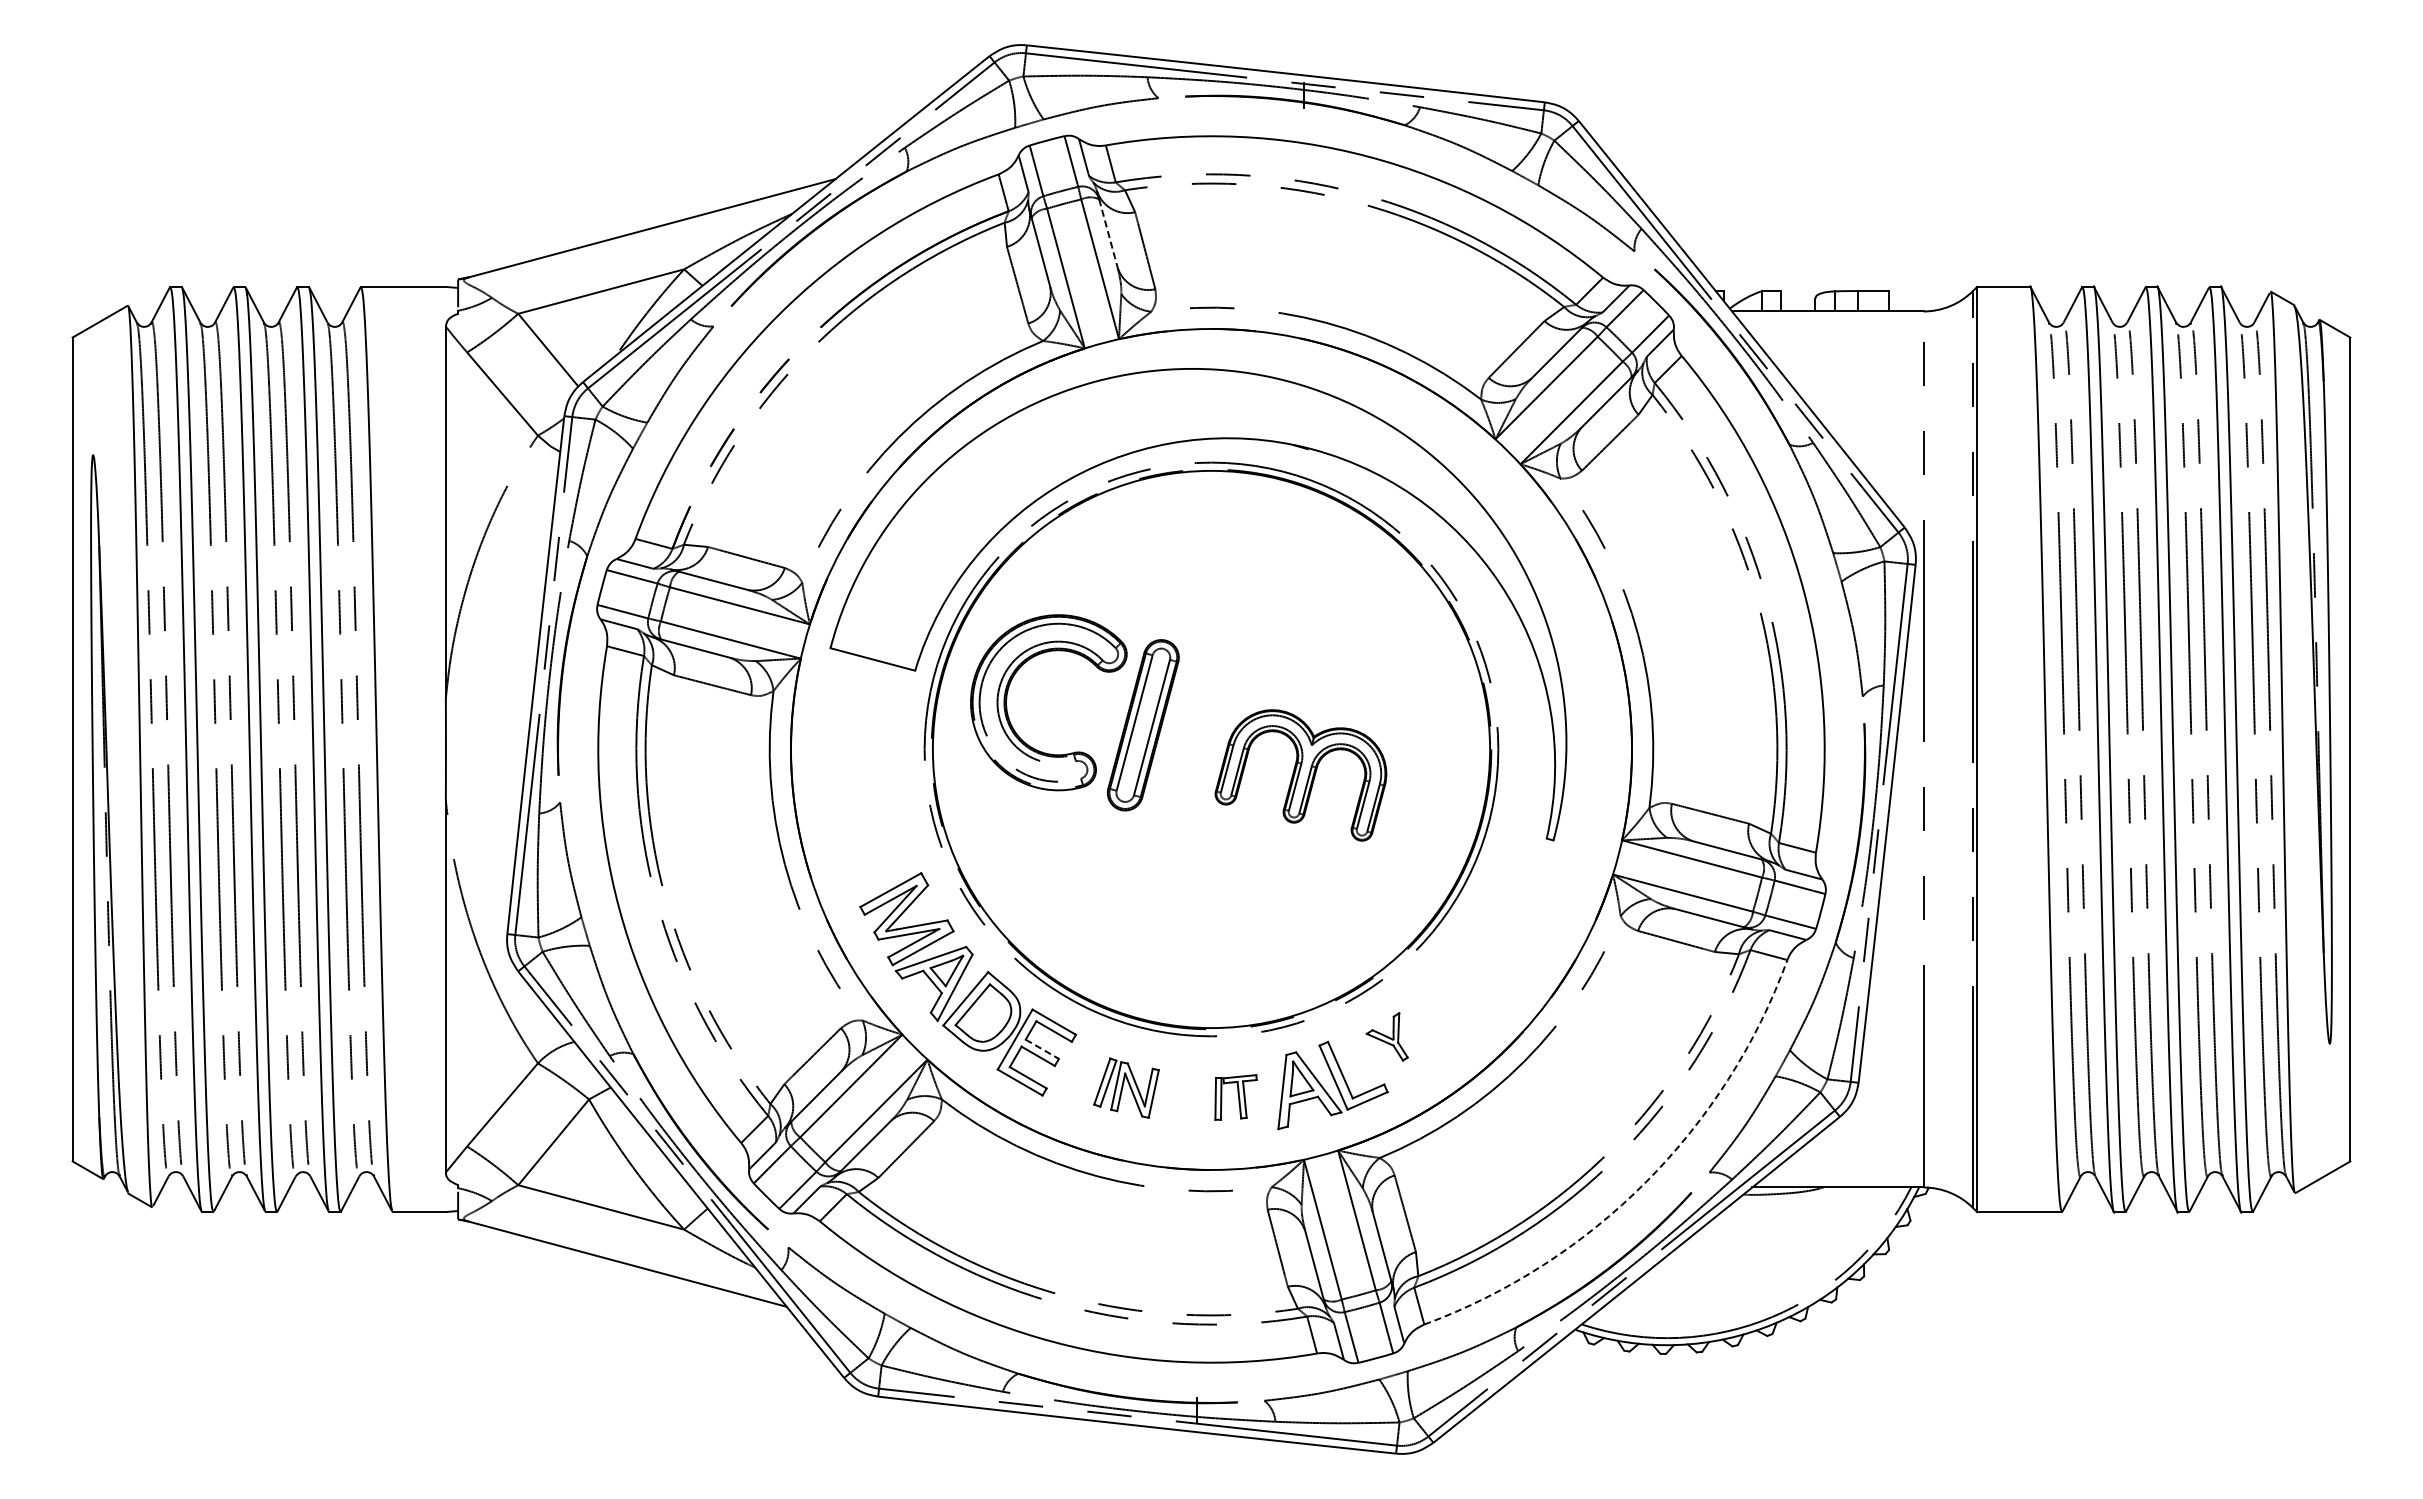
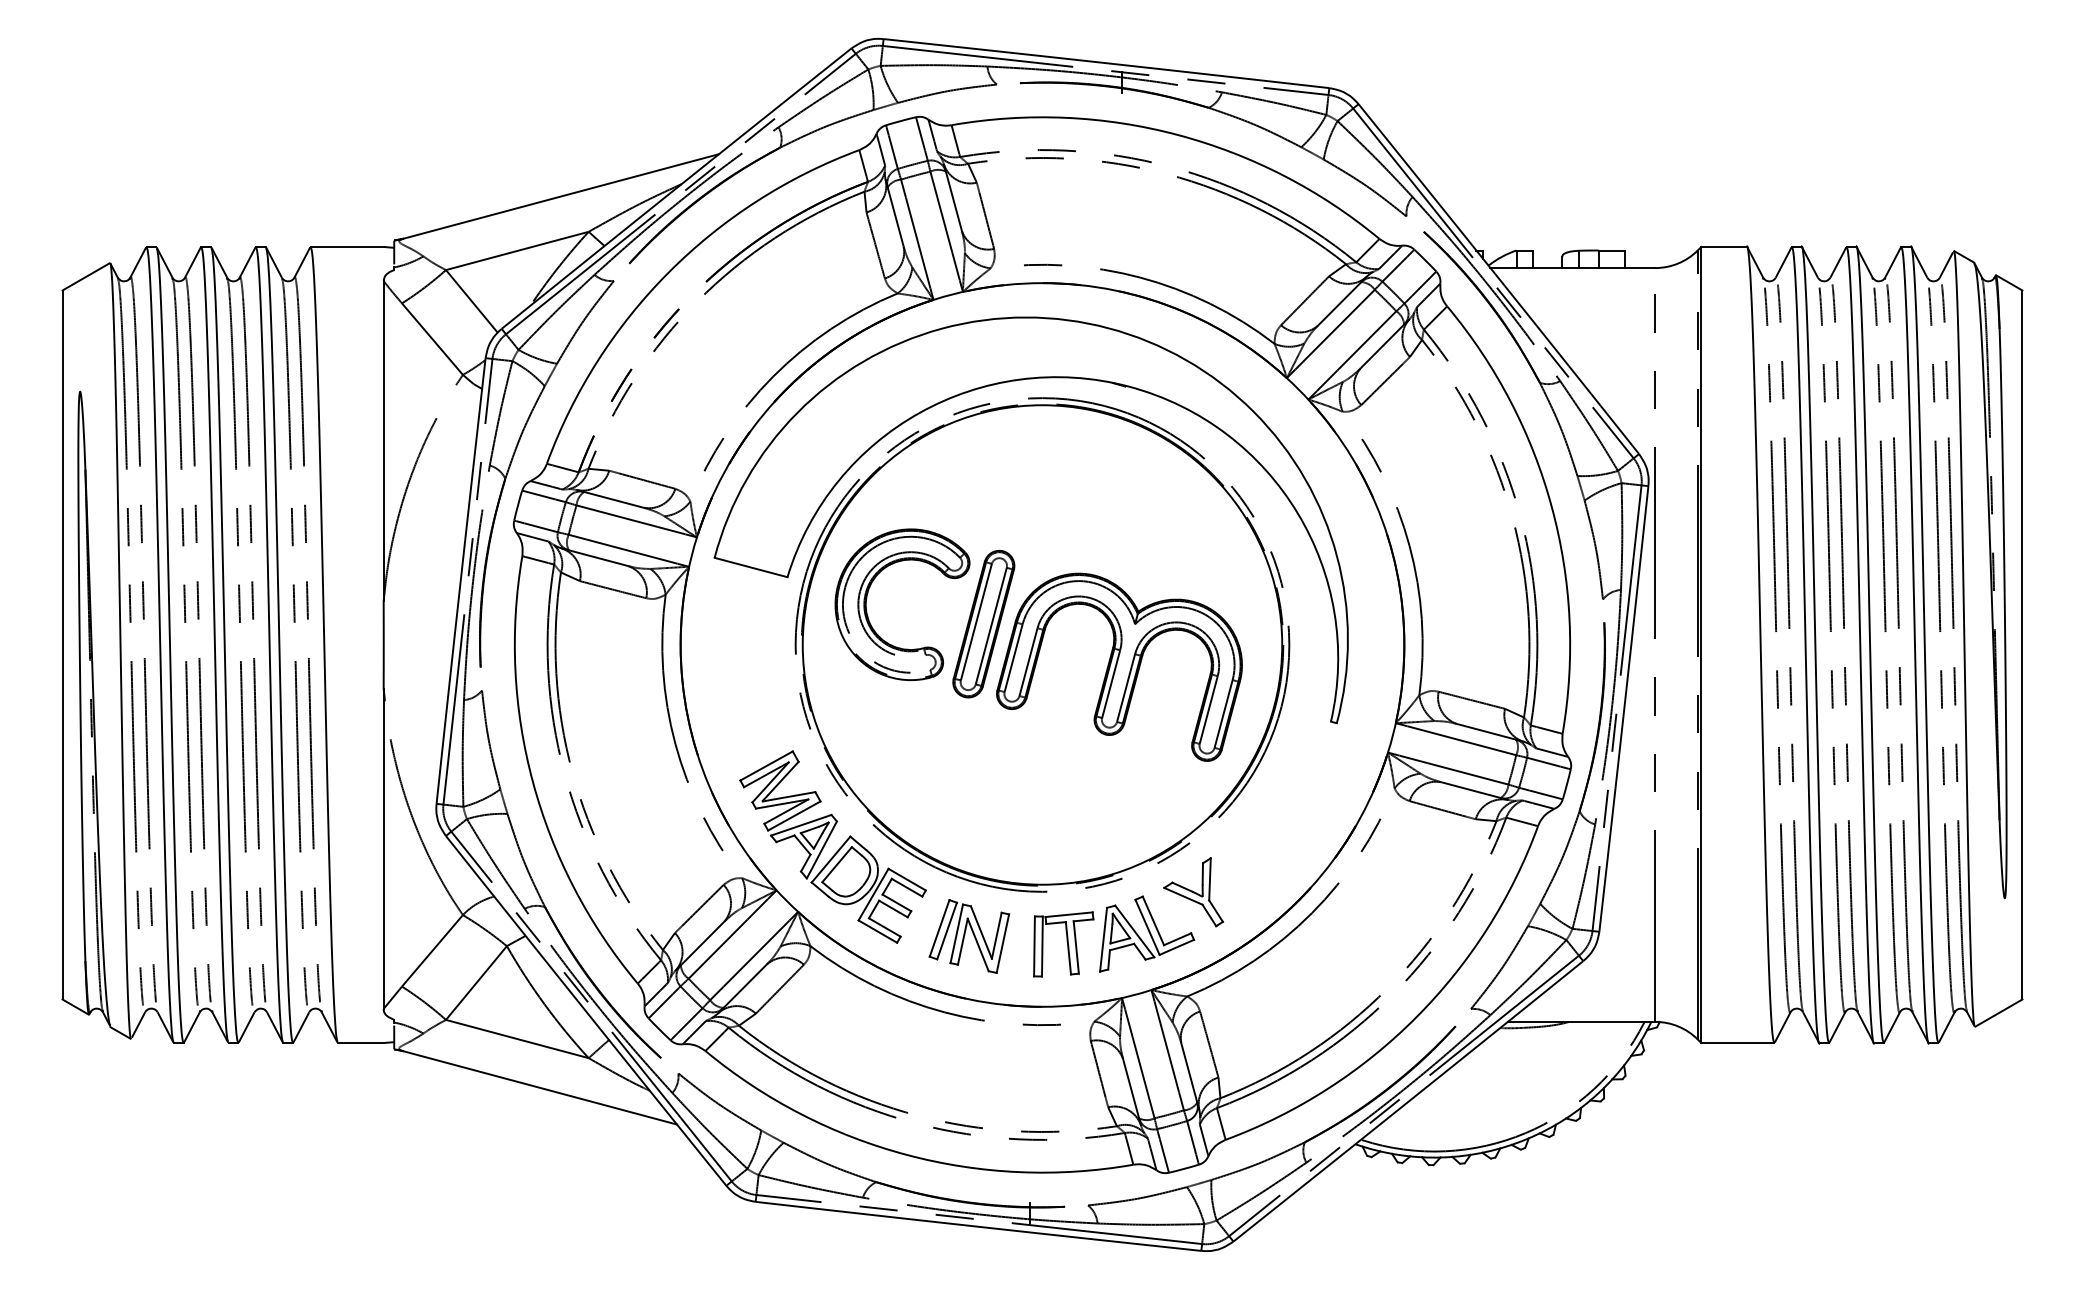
line: (1108, 234) -> (953, 201), dashed -> solid
part: (1300, 775) -> (1119, 667), size x1.67
part: (1387, 1036) -> (1193, 891), size x1.67
line: (1042, 1049) -> (897, 903), dashed -> solid
part: (1126, 1087) -> (969, 935), size x1.43
part: (1235, 1097) -> (1063, 944), size x1.67
arc: (1645, 1182) -> (1415, 1017), dashed -> solid

